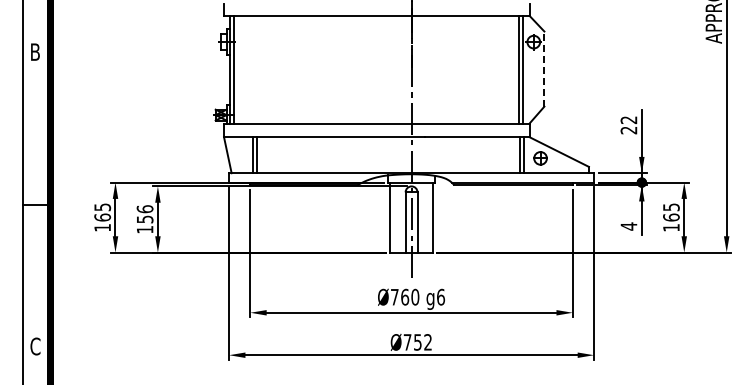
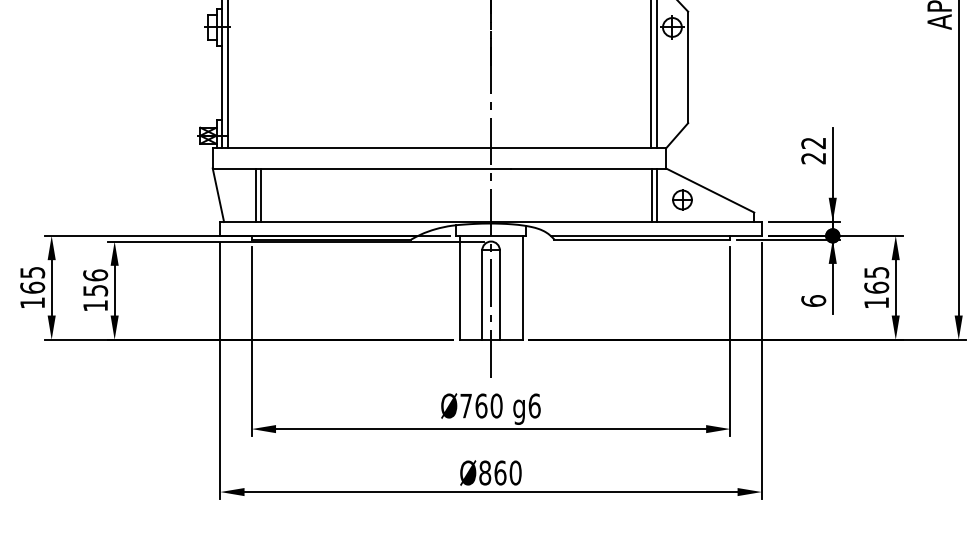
line: (544, 69) -> (688, 68), dashed -> solid
text: (628, 226) -> (812, 301), 4 -> 6
text: (417, 342) -> (499, 473), Ø752 -> Ø860

